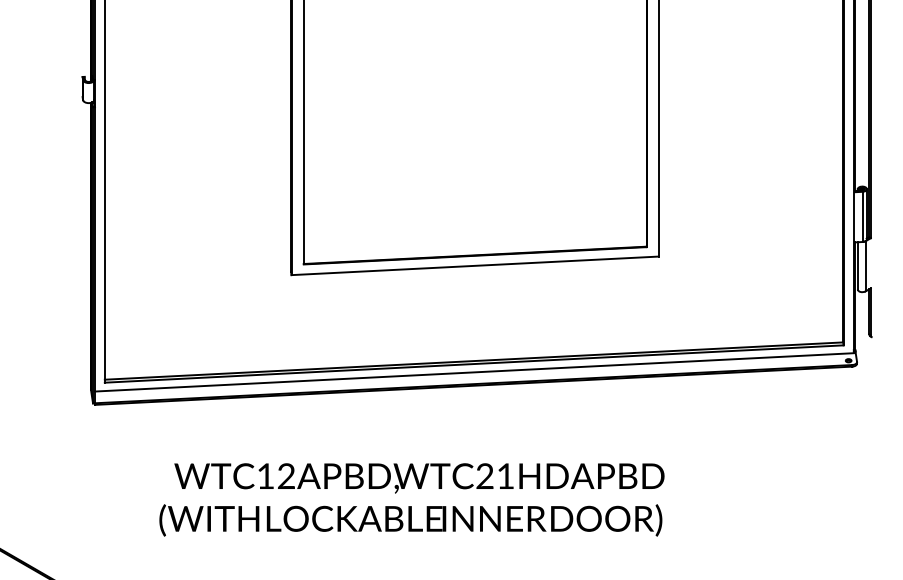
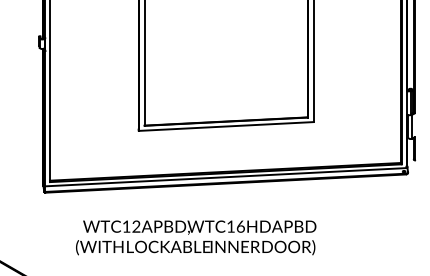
text: (494, 475) -> (235, 226), WTC21HDAPBD -> WTC16HDAPBD

